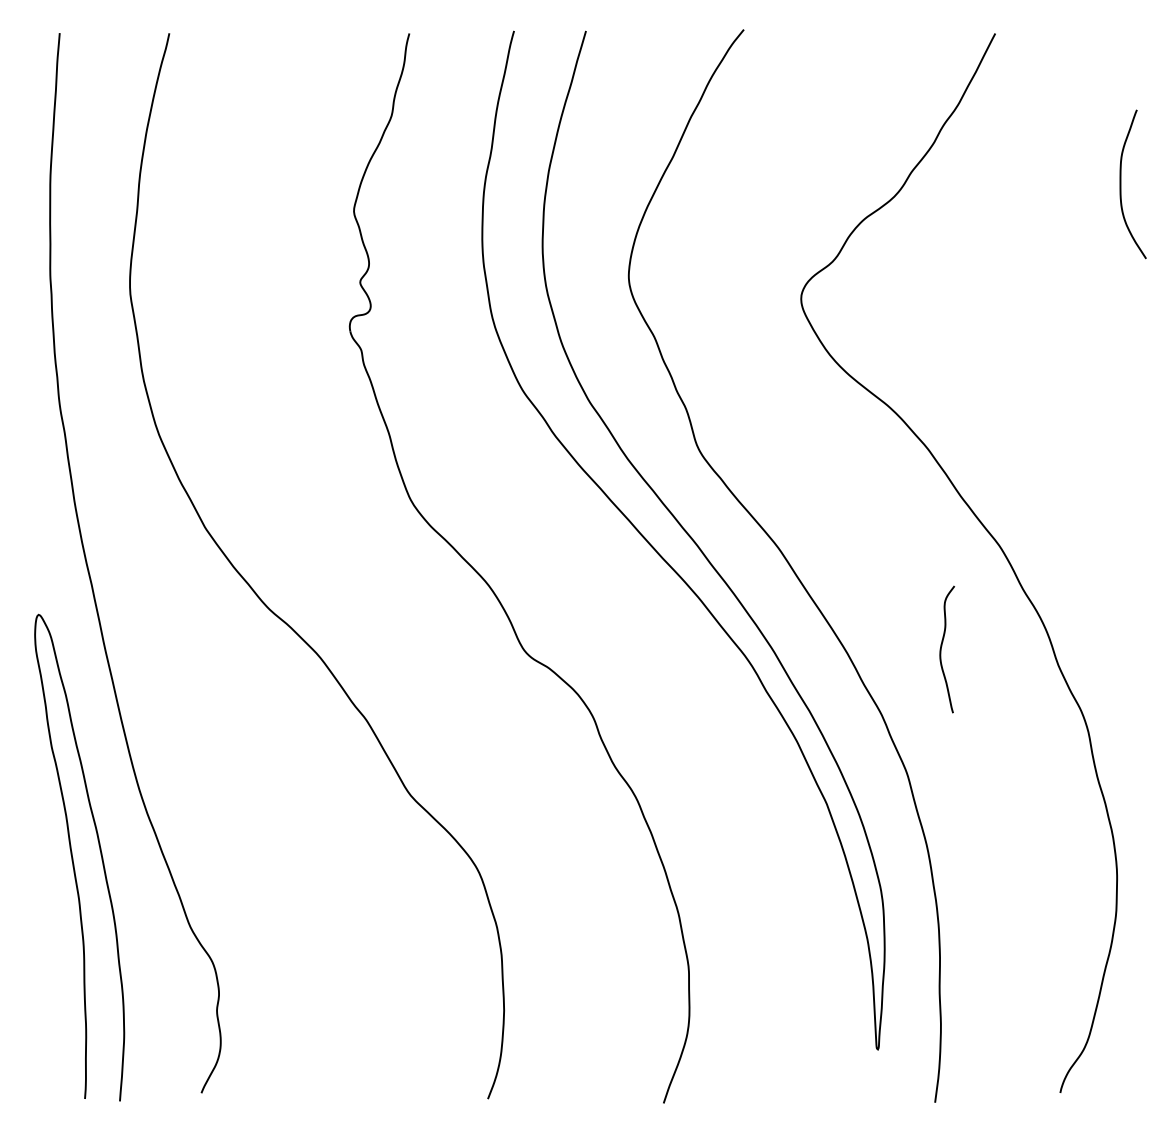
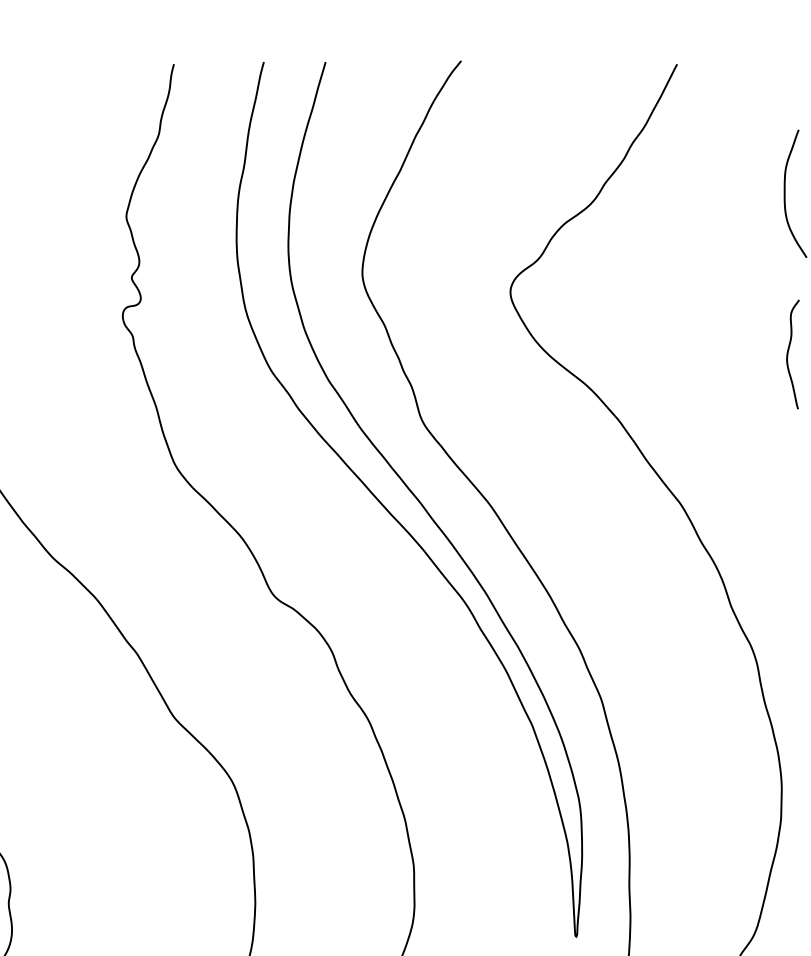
curve: (942, 646) -> (788, 351), moved

